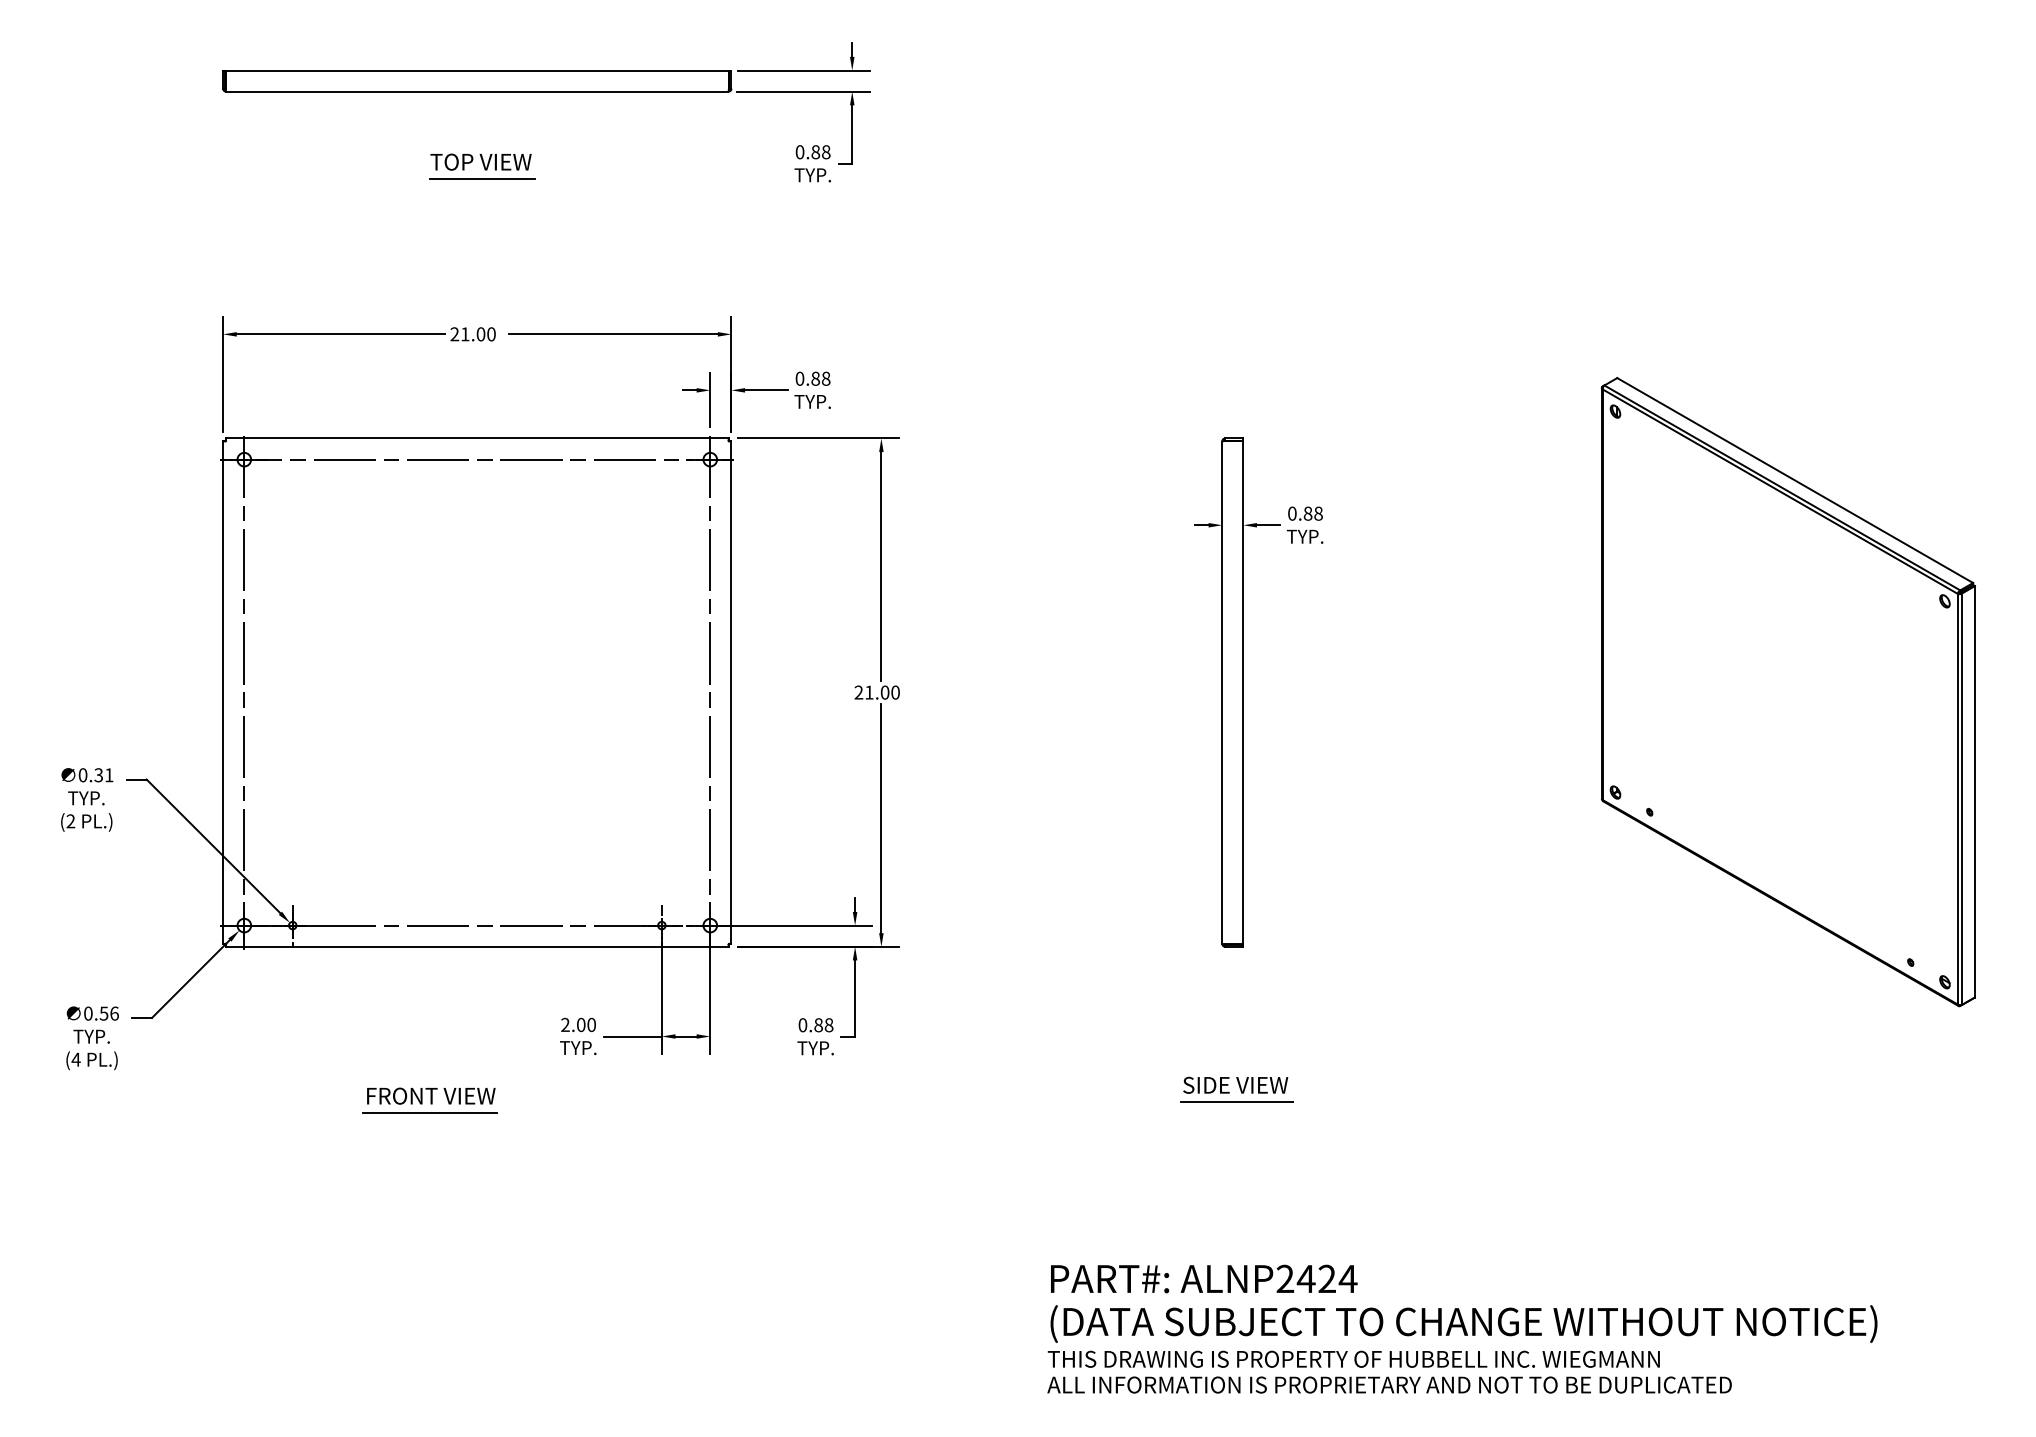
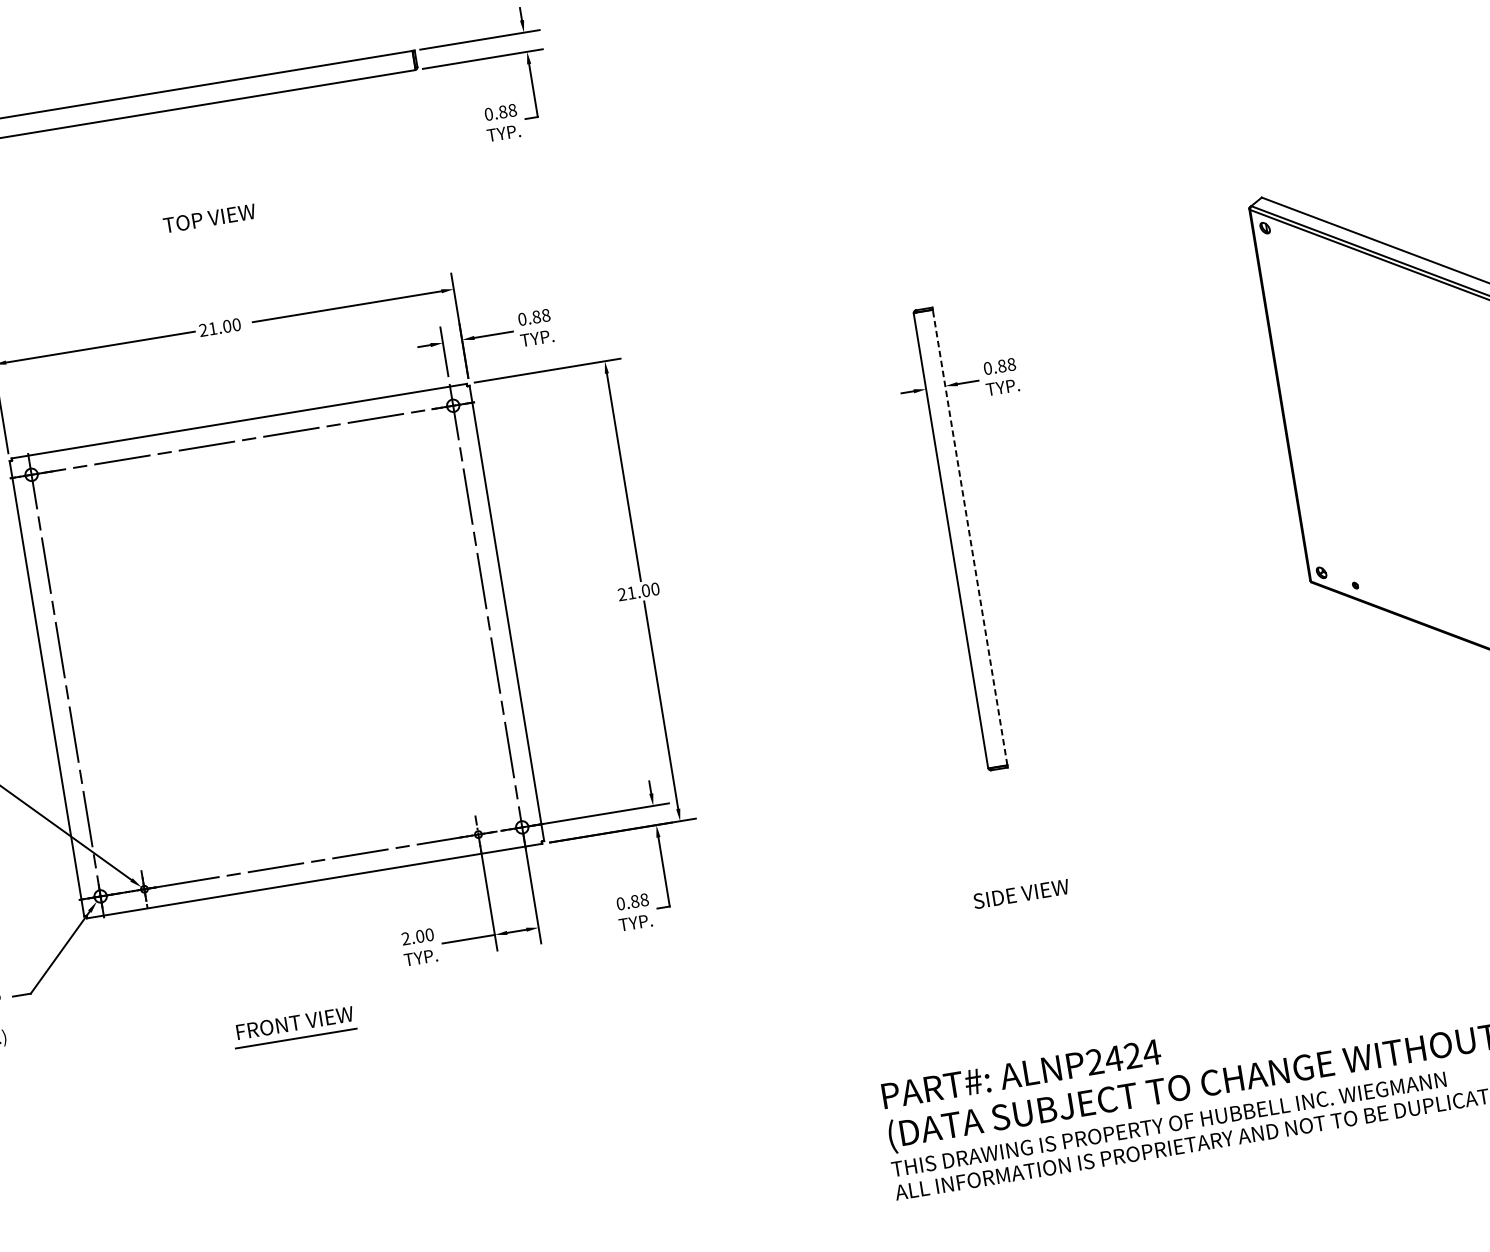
text: (480, 161) -> (208, 218), moved
line: (481, 179) -> (204, 186), removed
line: (1243, 692) -> (970, 537), solid -> dashed
line: (1237, 1102) -> (1025, 909), removed

